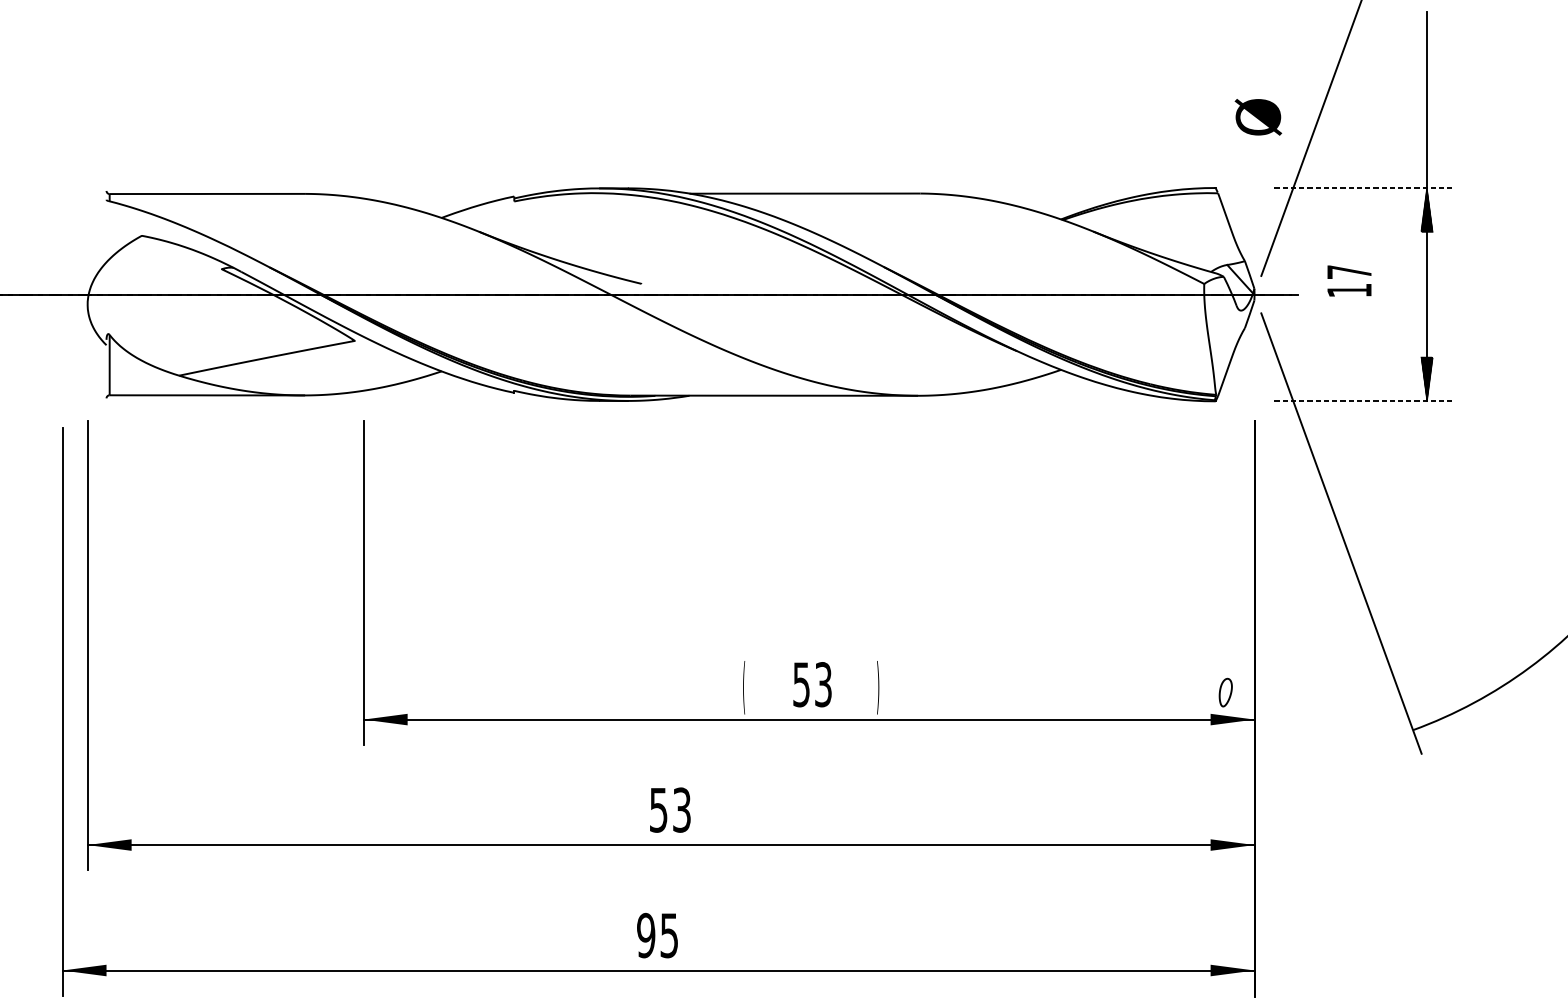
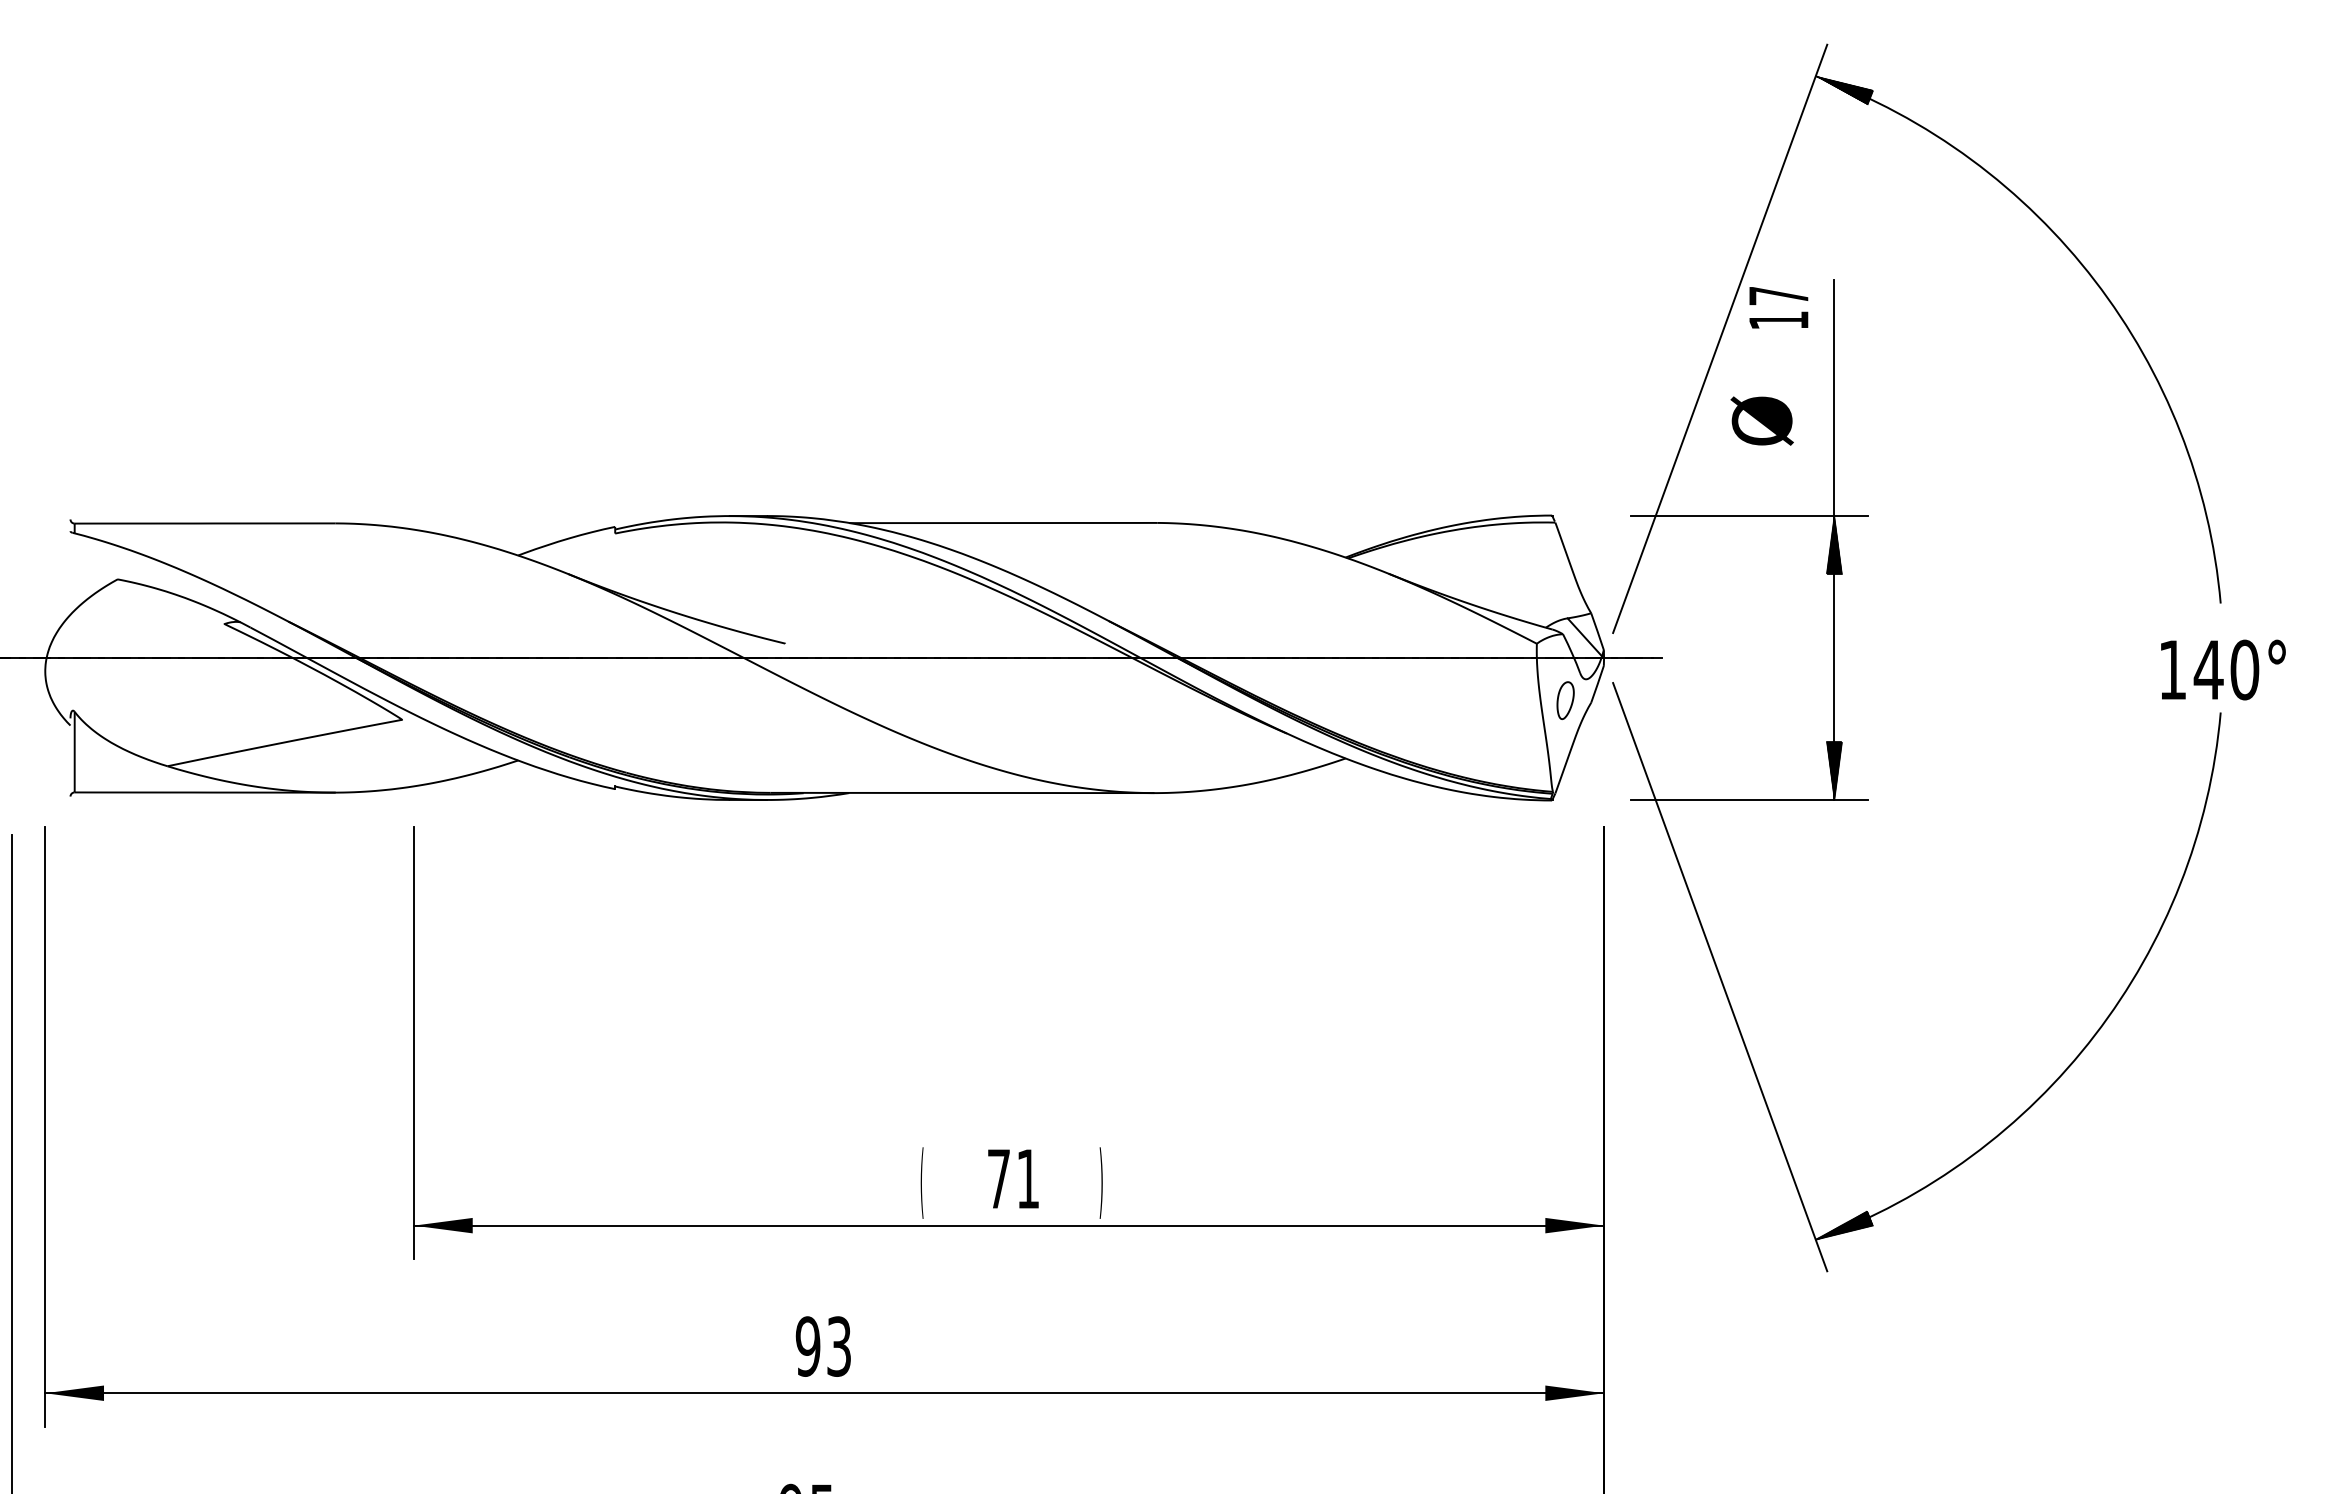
text: (1257, 116) -> (1761, 420), moved
line: (1363, 187) -> (1749, 515), dashed -> solid
text: (1349, 280) -> (1778, 307), moved
line: (1363, 401) -> (1749, 800), dashed -> solid
text: (812, 684) -> (1013, 1178), 53 -> 71
part: (1225, 692) -> (1565, 700), moved
hatch: (1434, 719) -> (1844, 1225), added
text: (658, 810) -> (807, 1346), 53 -> 93

